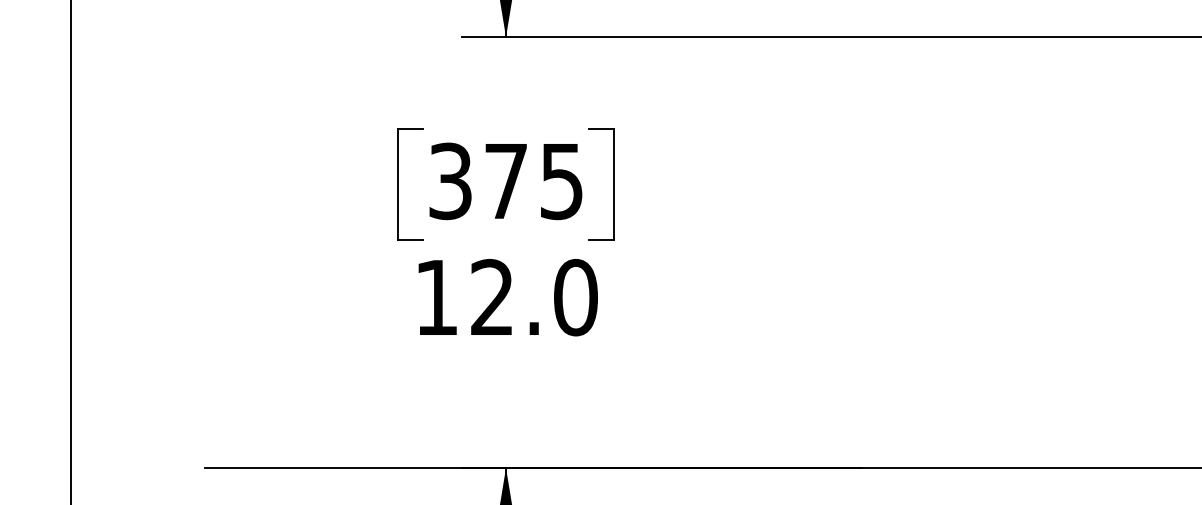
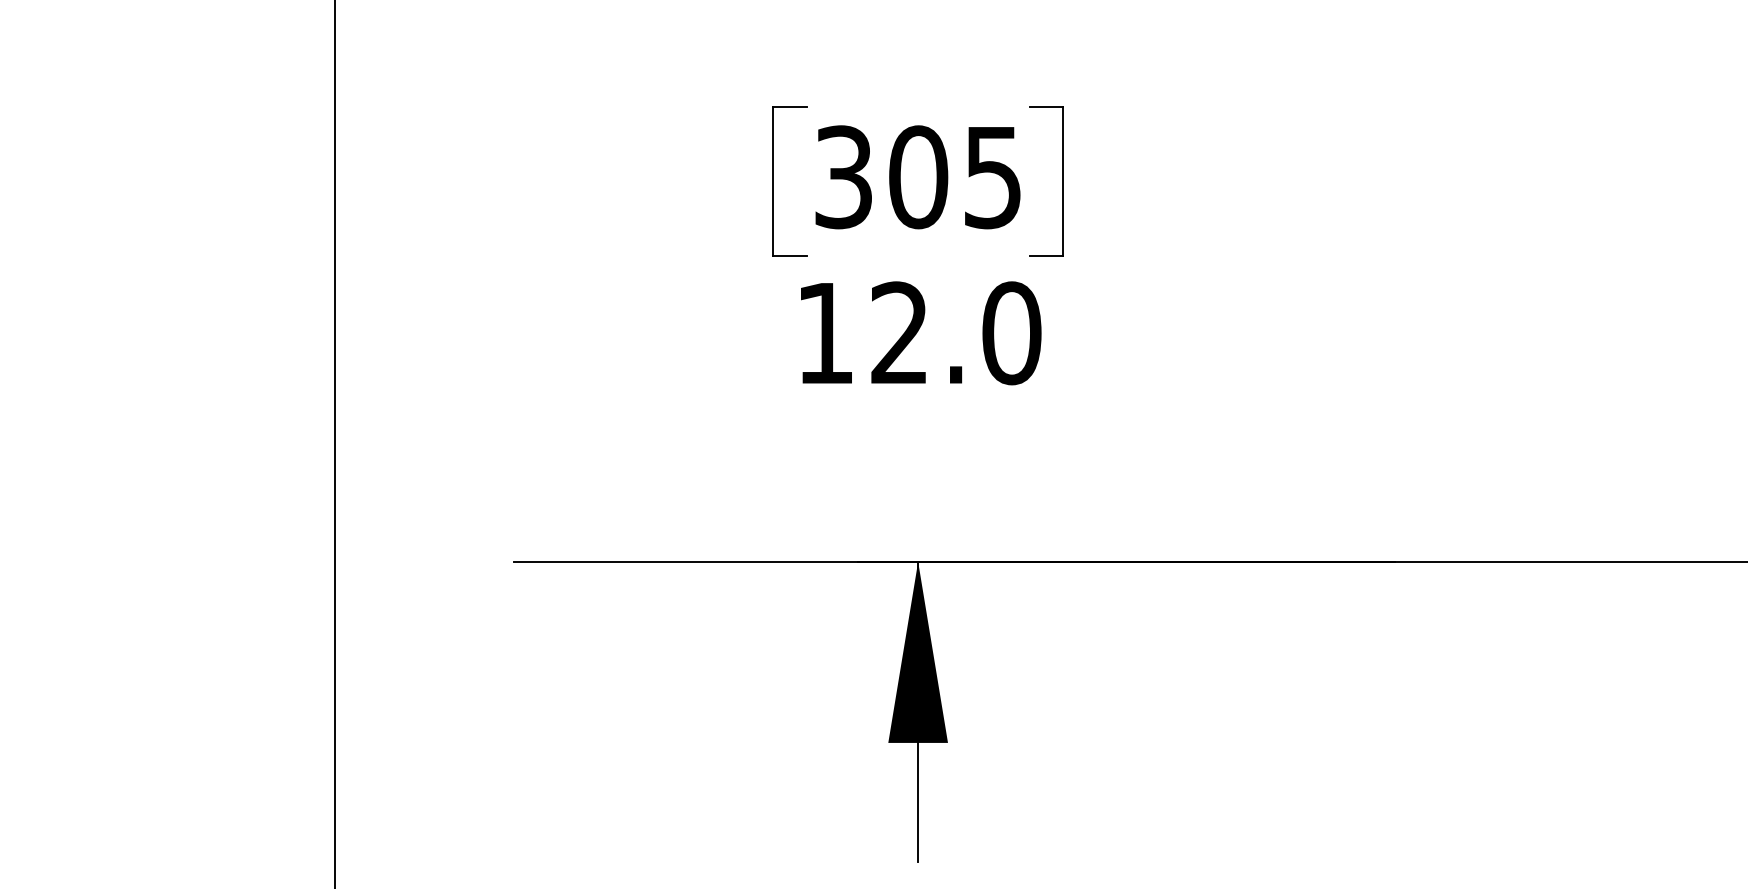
text: (506, 181) -> (918, 177), 375 -> 305

